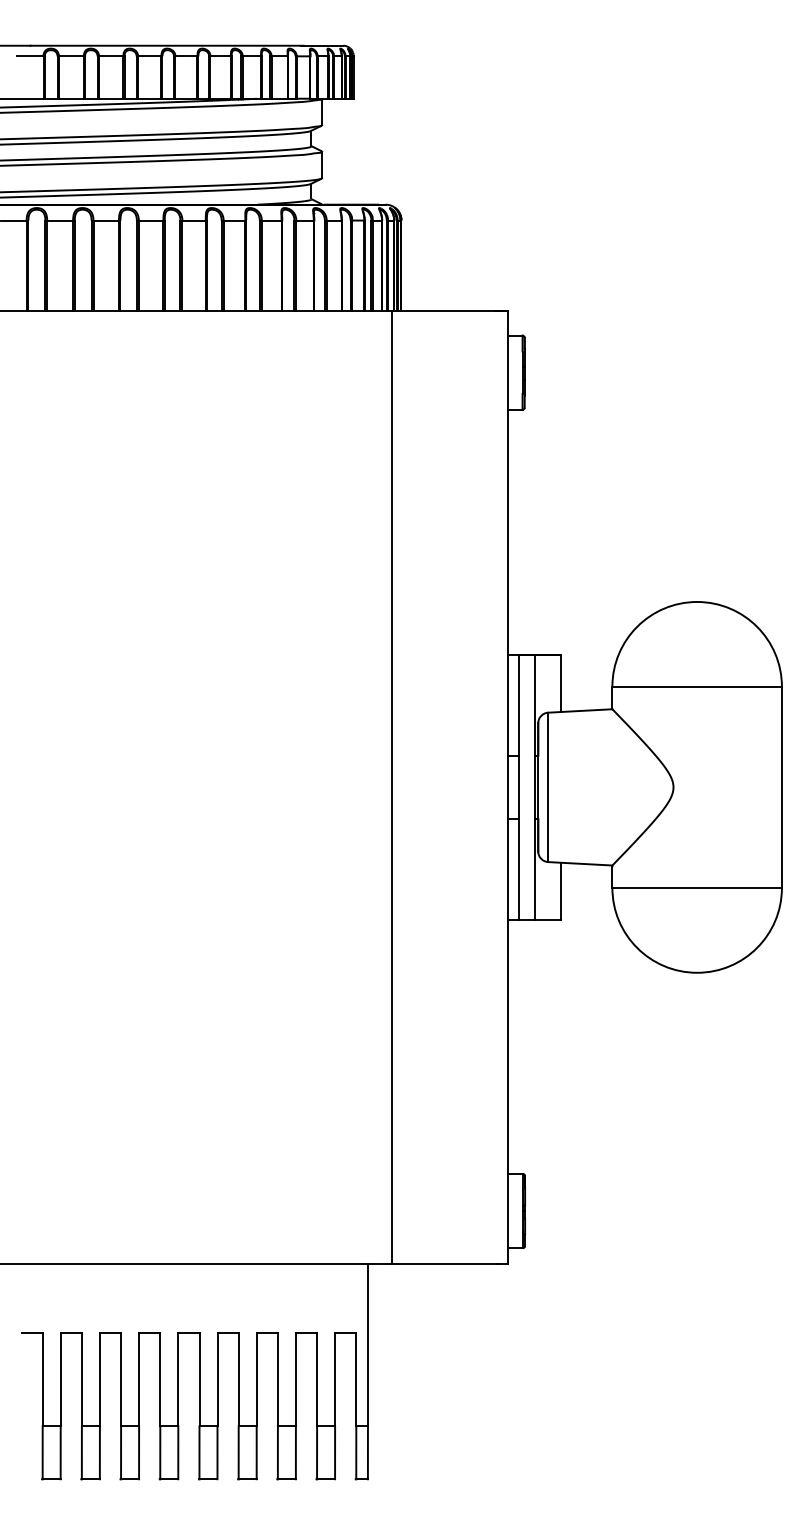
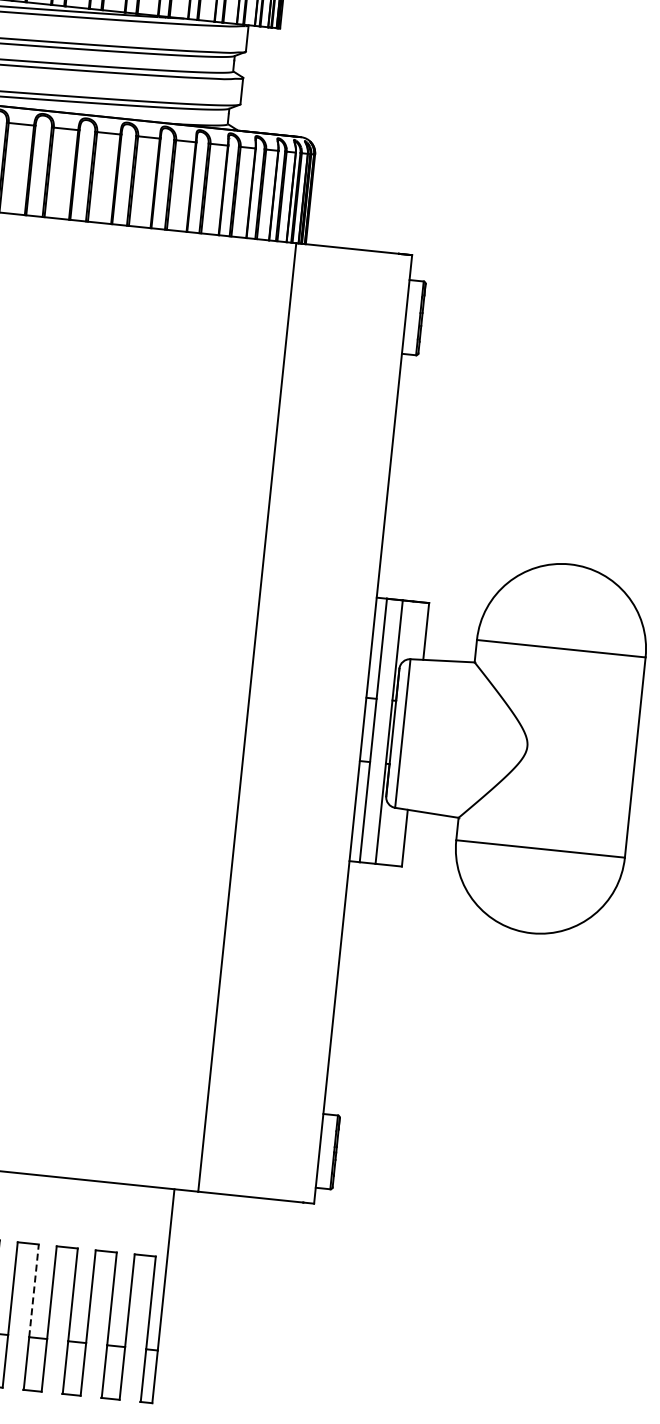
line: (238, 1379) -> (33, 1290), solid -> dashed

